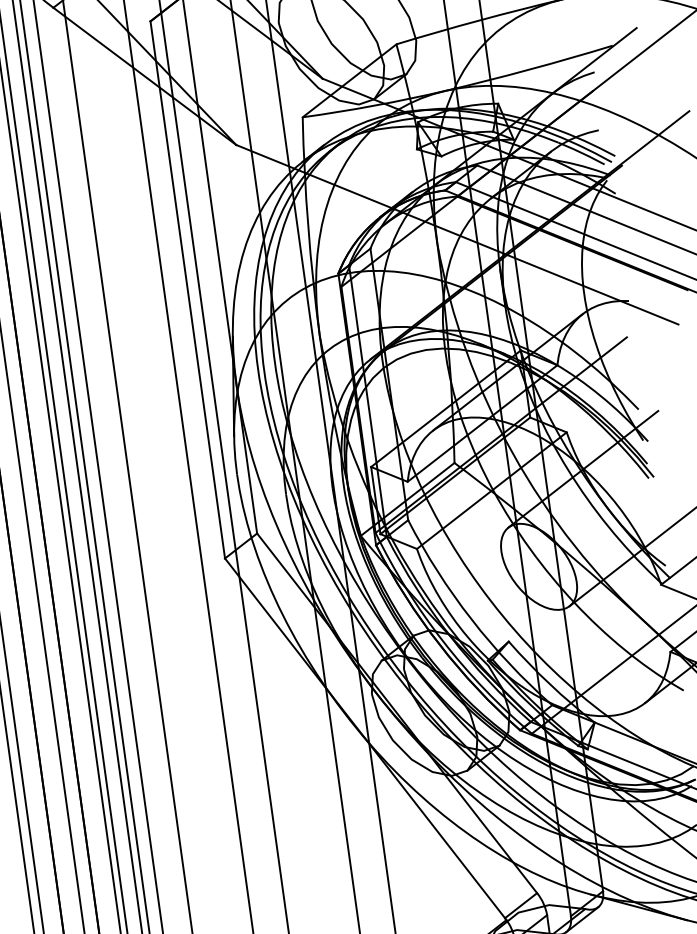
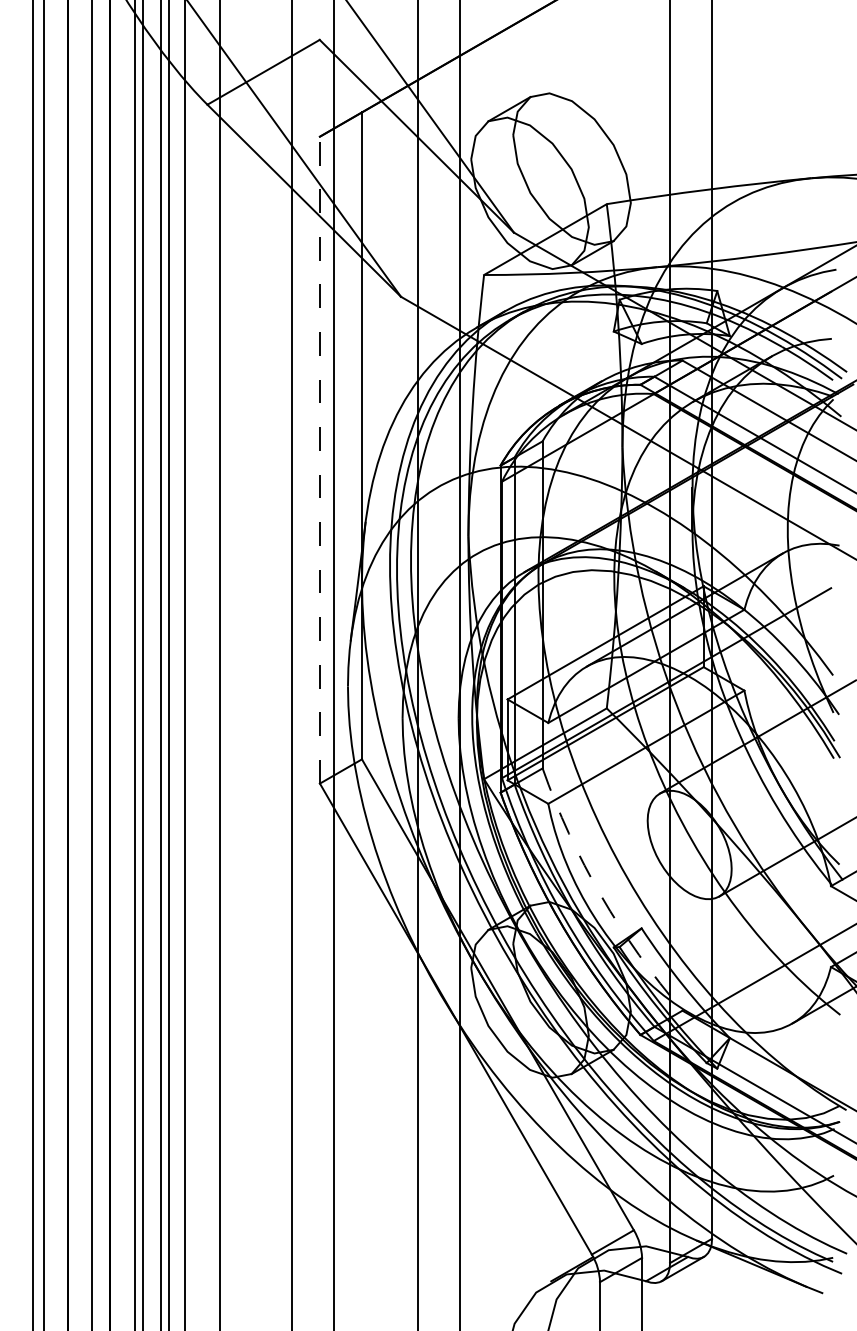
line: (187, 289) -> (319, 459), solid -> dashed
arc: (471, 619) -> (601, 896), solid -> dashed

